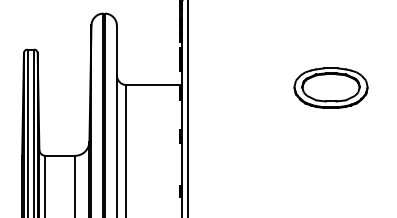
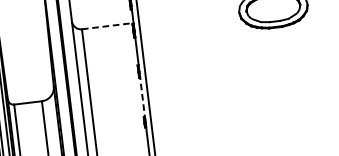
line: (154, 85) -> (108, 26), solid -> dashed
line: (181, 162) -> (142, 95), solid -> dashed

